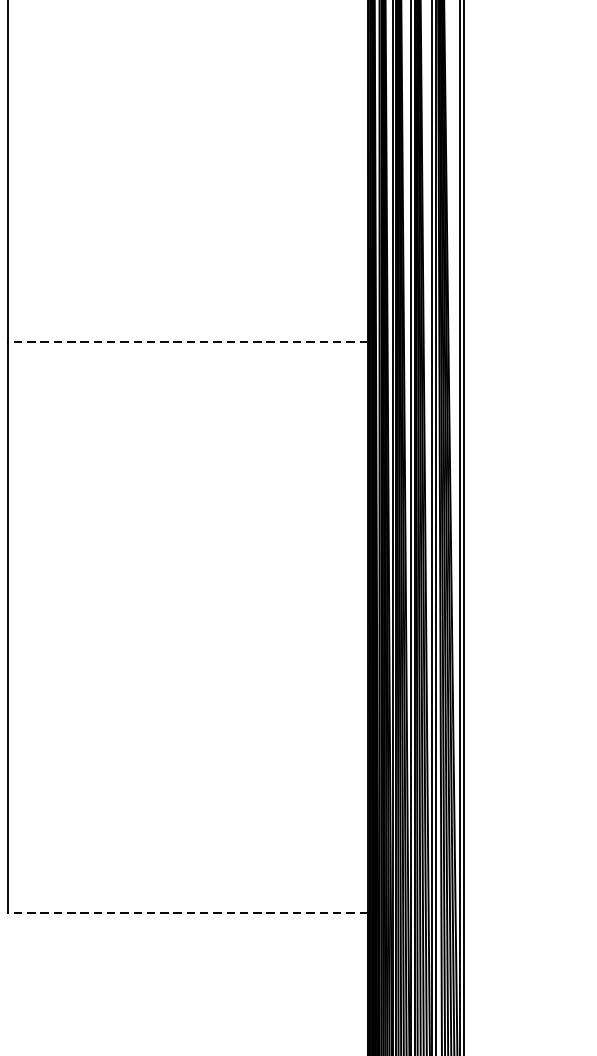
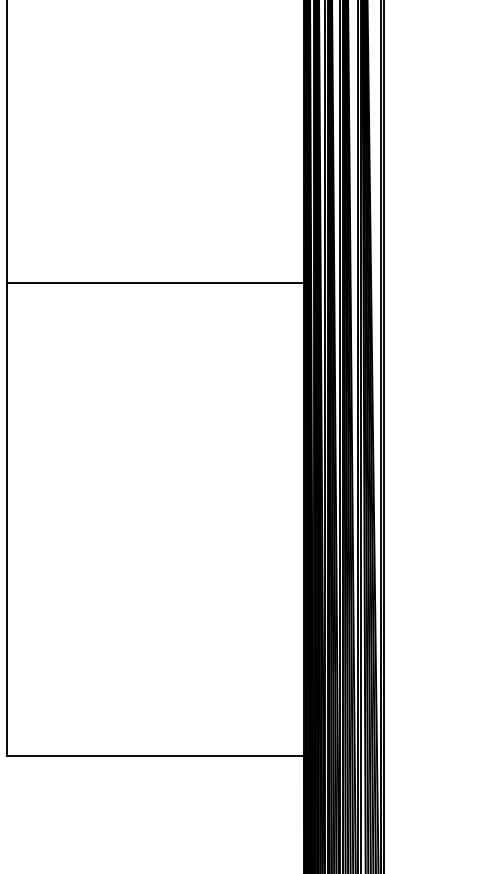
line: (187, 342) -> (155, 283), dashed -> solid
line: (187, 912) -> (155, 755), dashed -> solid

